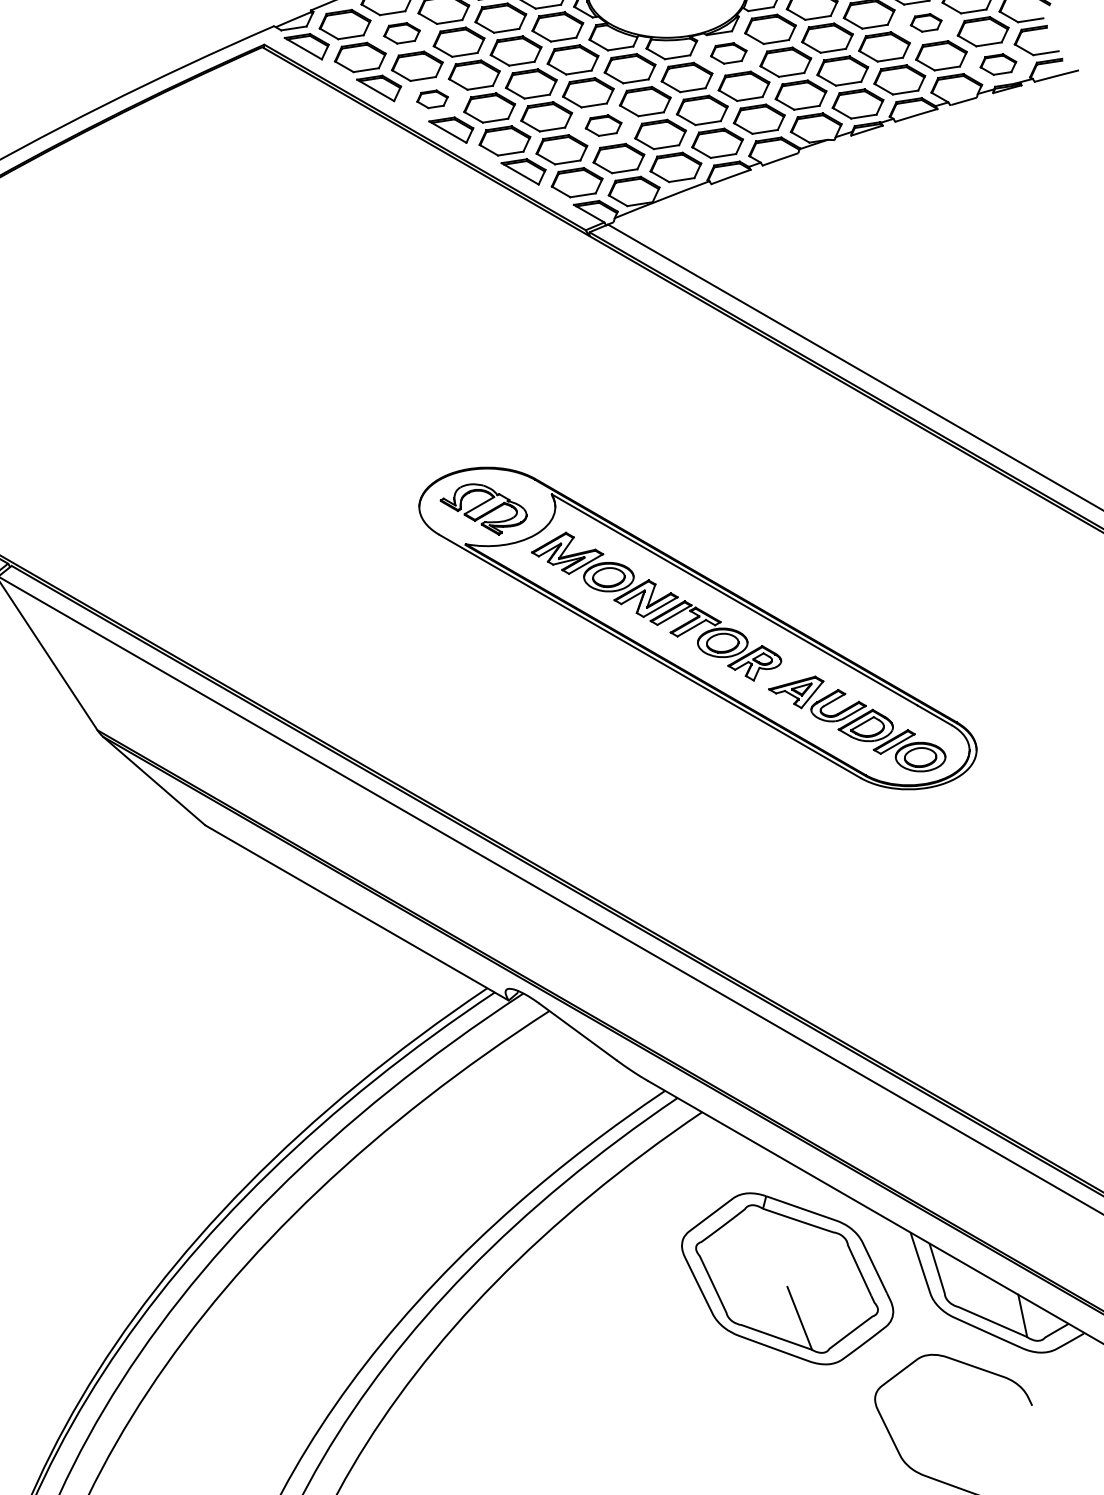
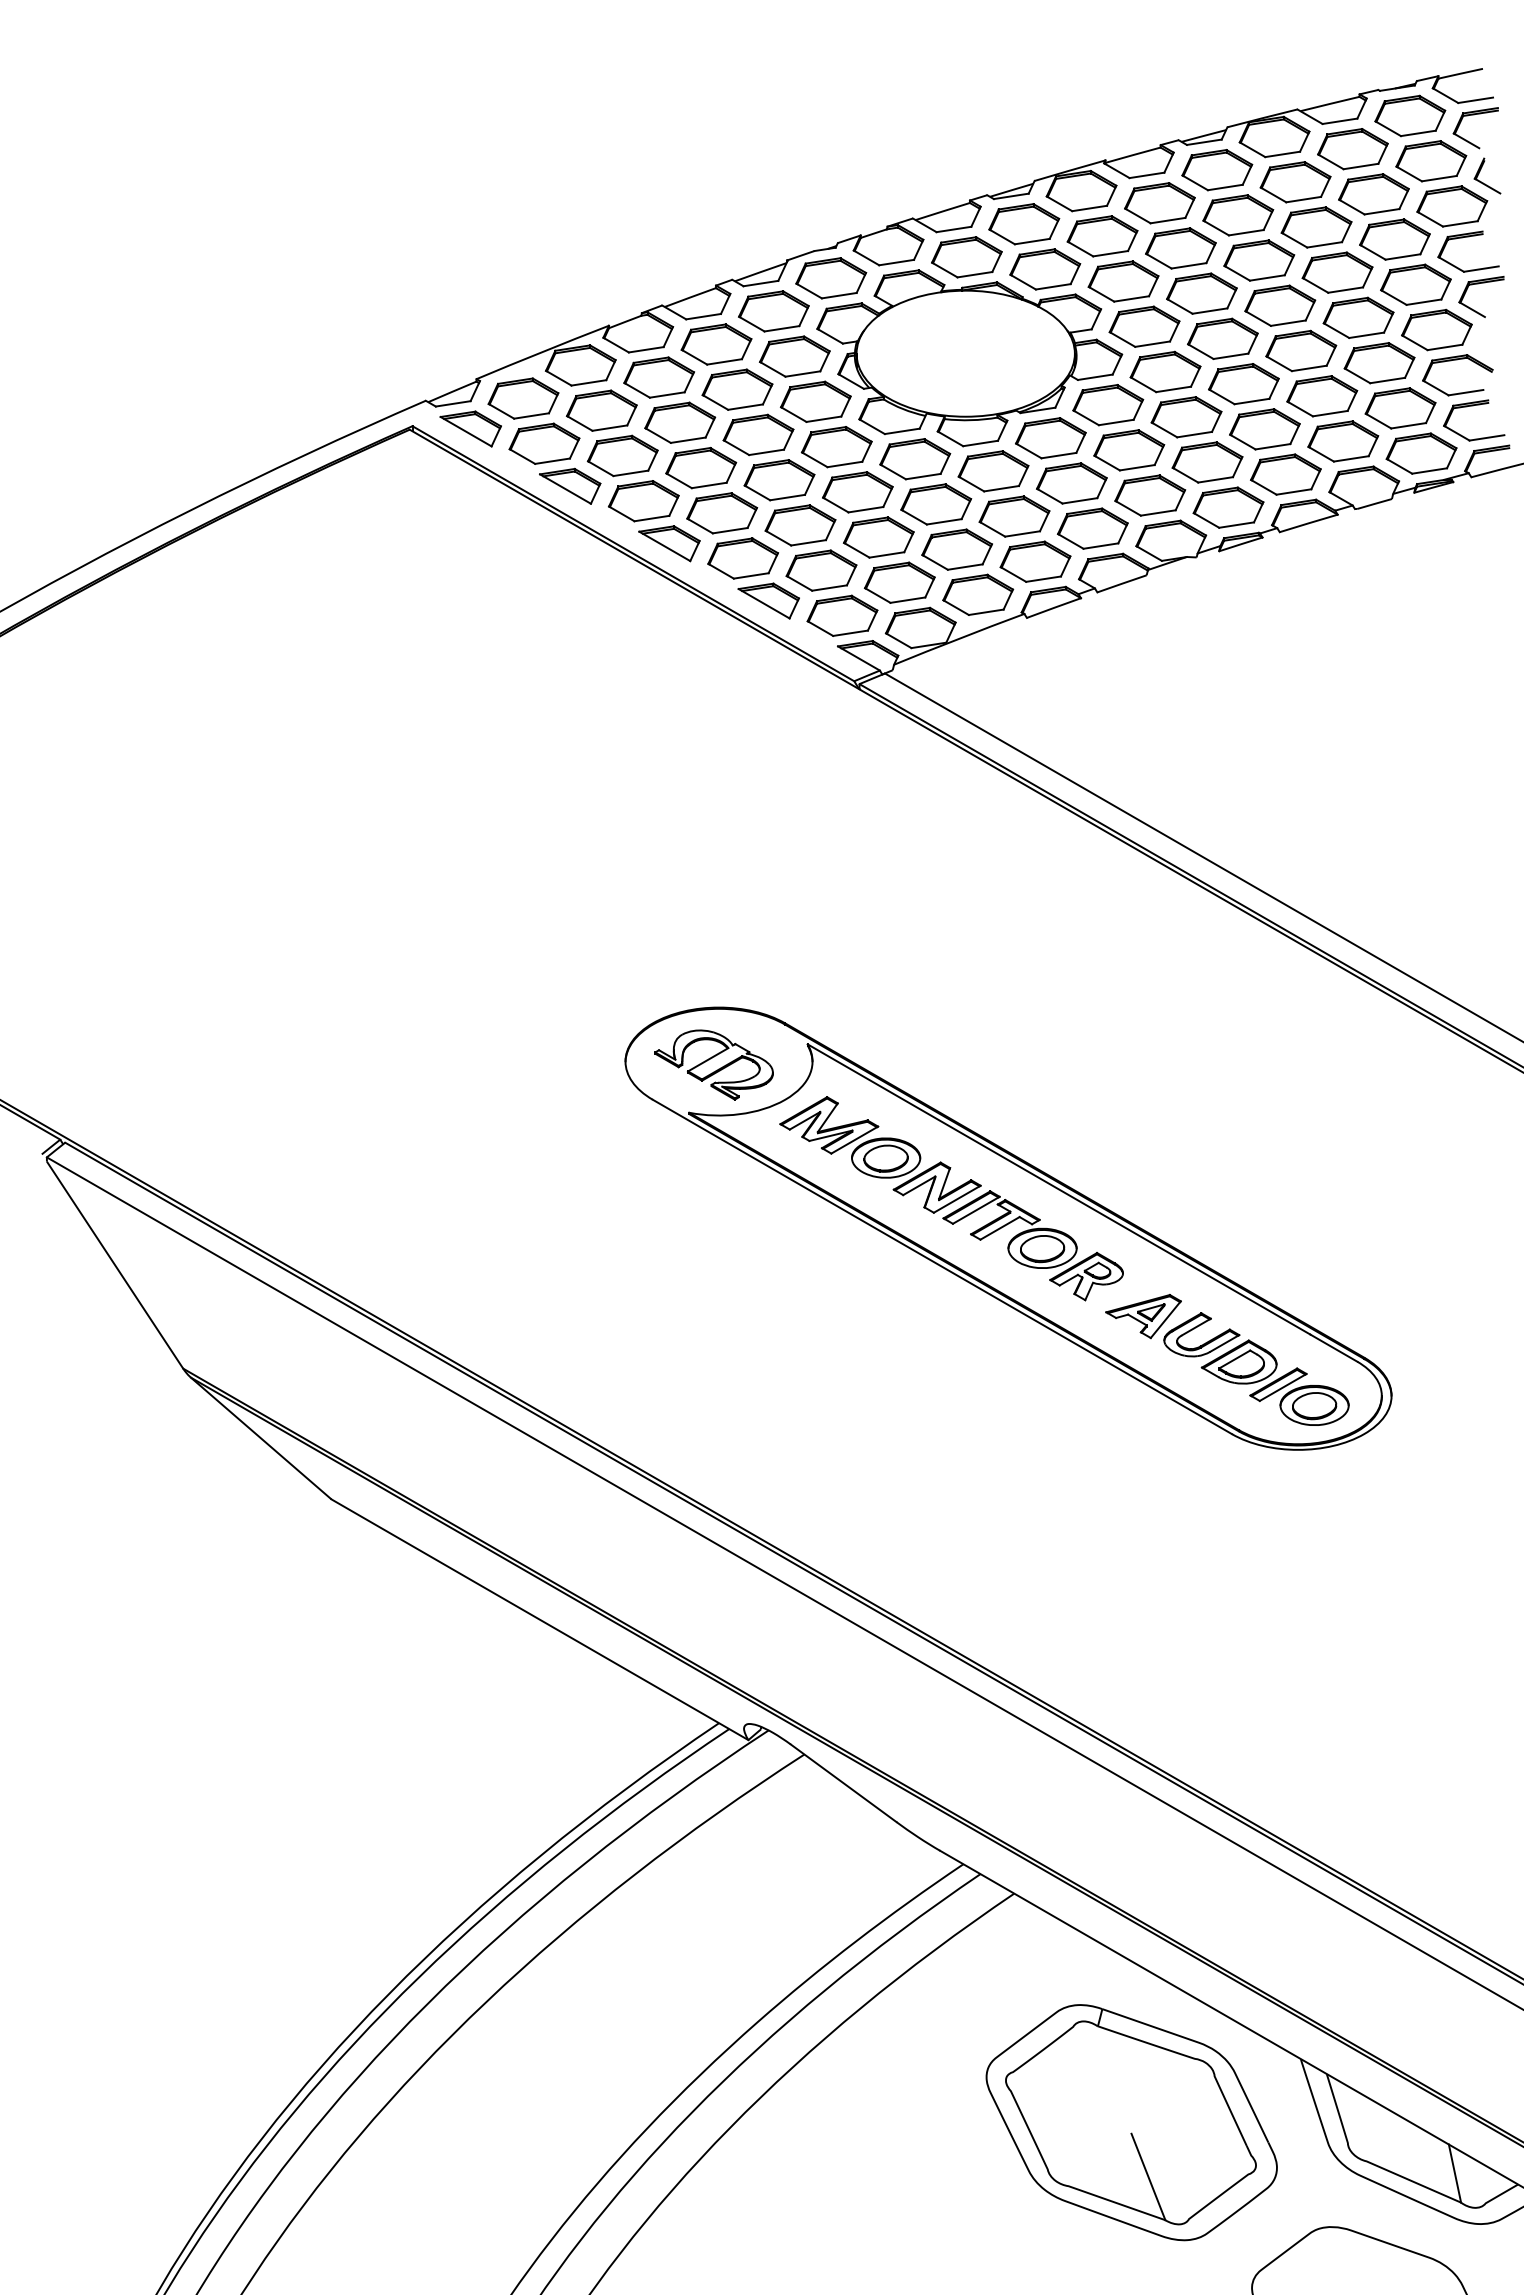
part: (926, 23) -> (1322, 396), size x1.67
part: (401, 33) -> (601, 410), size x1.43
part: (728, 53) -> (1050, 438), size x1.43
part: (998, 64) -> (1421, 453), size x1.43
part: (432, 99) -> (643, 501), size x1.67
part: (603, 125) -> (878, 537), size x1.43

